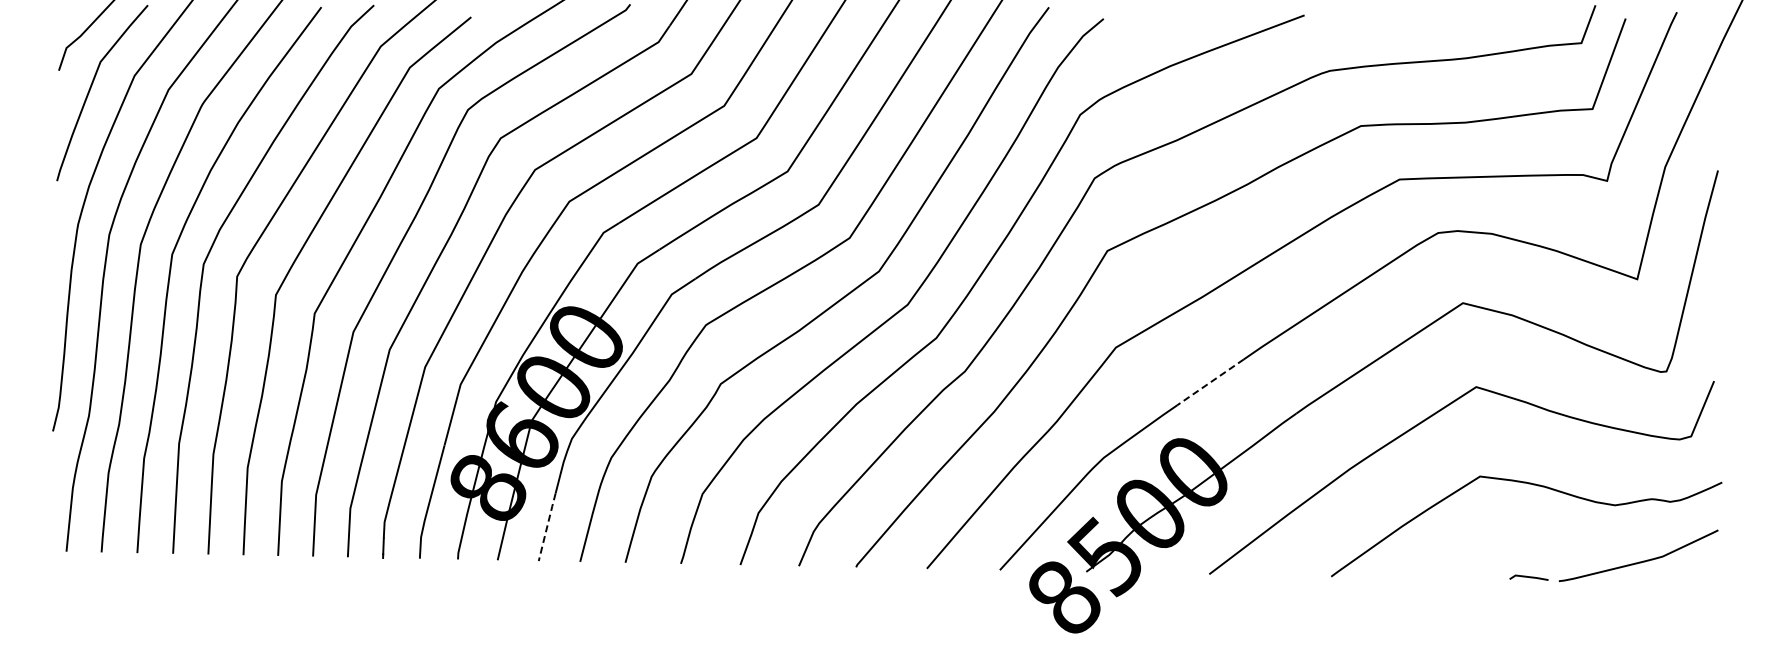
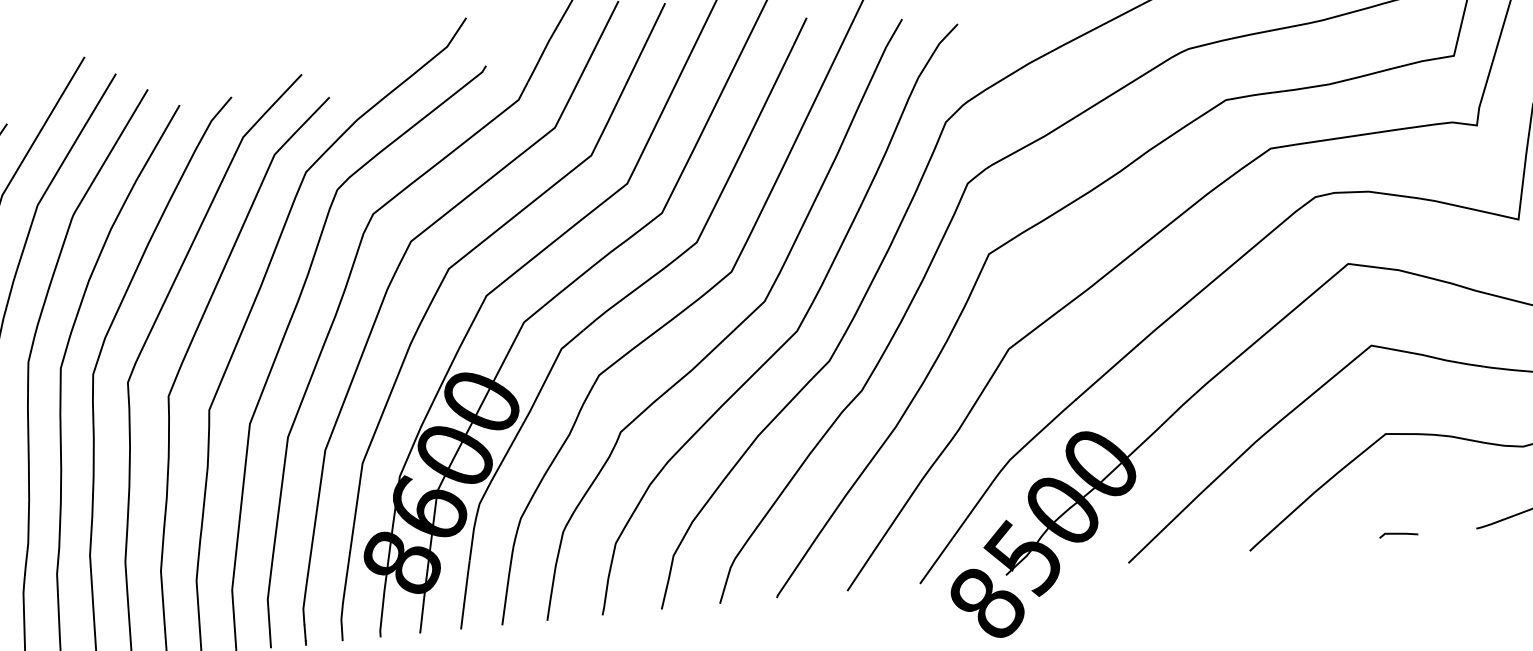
line: (1210, 382) -> (1106, 372), dashed -> solid
line: (547, 527) -> (465, 595), dashed -> solid
line: (1528, 577) -> (1398, 534), moved

